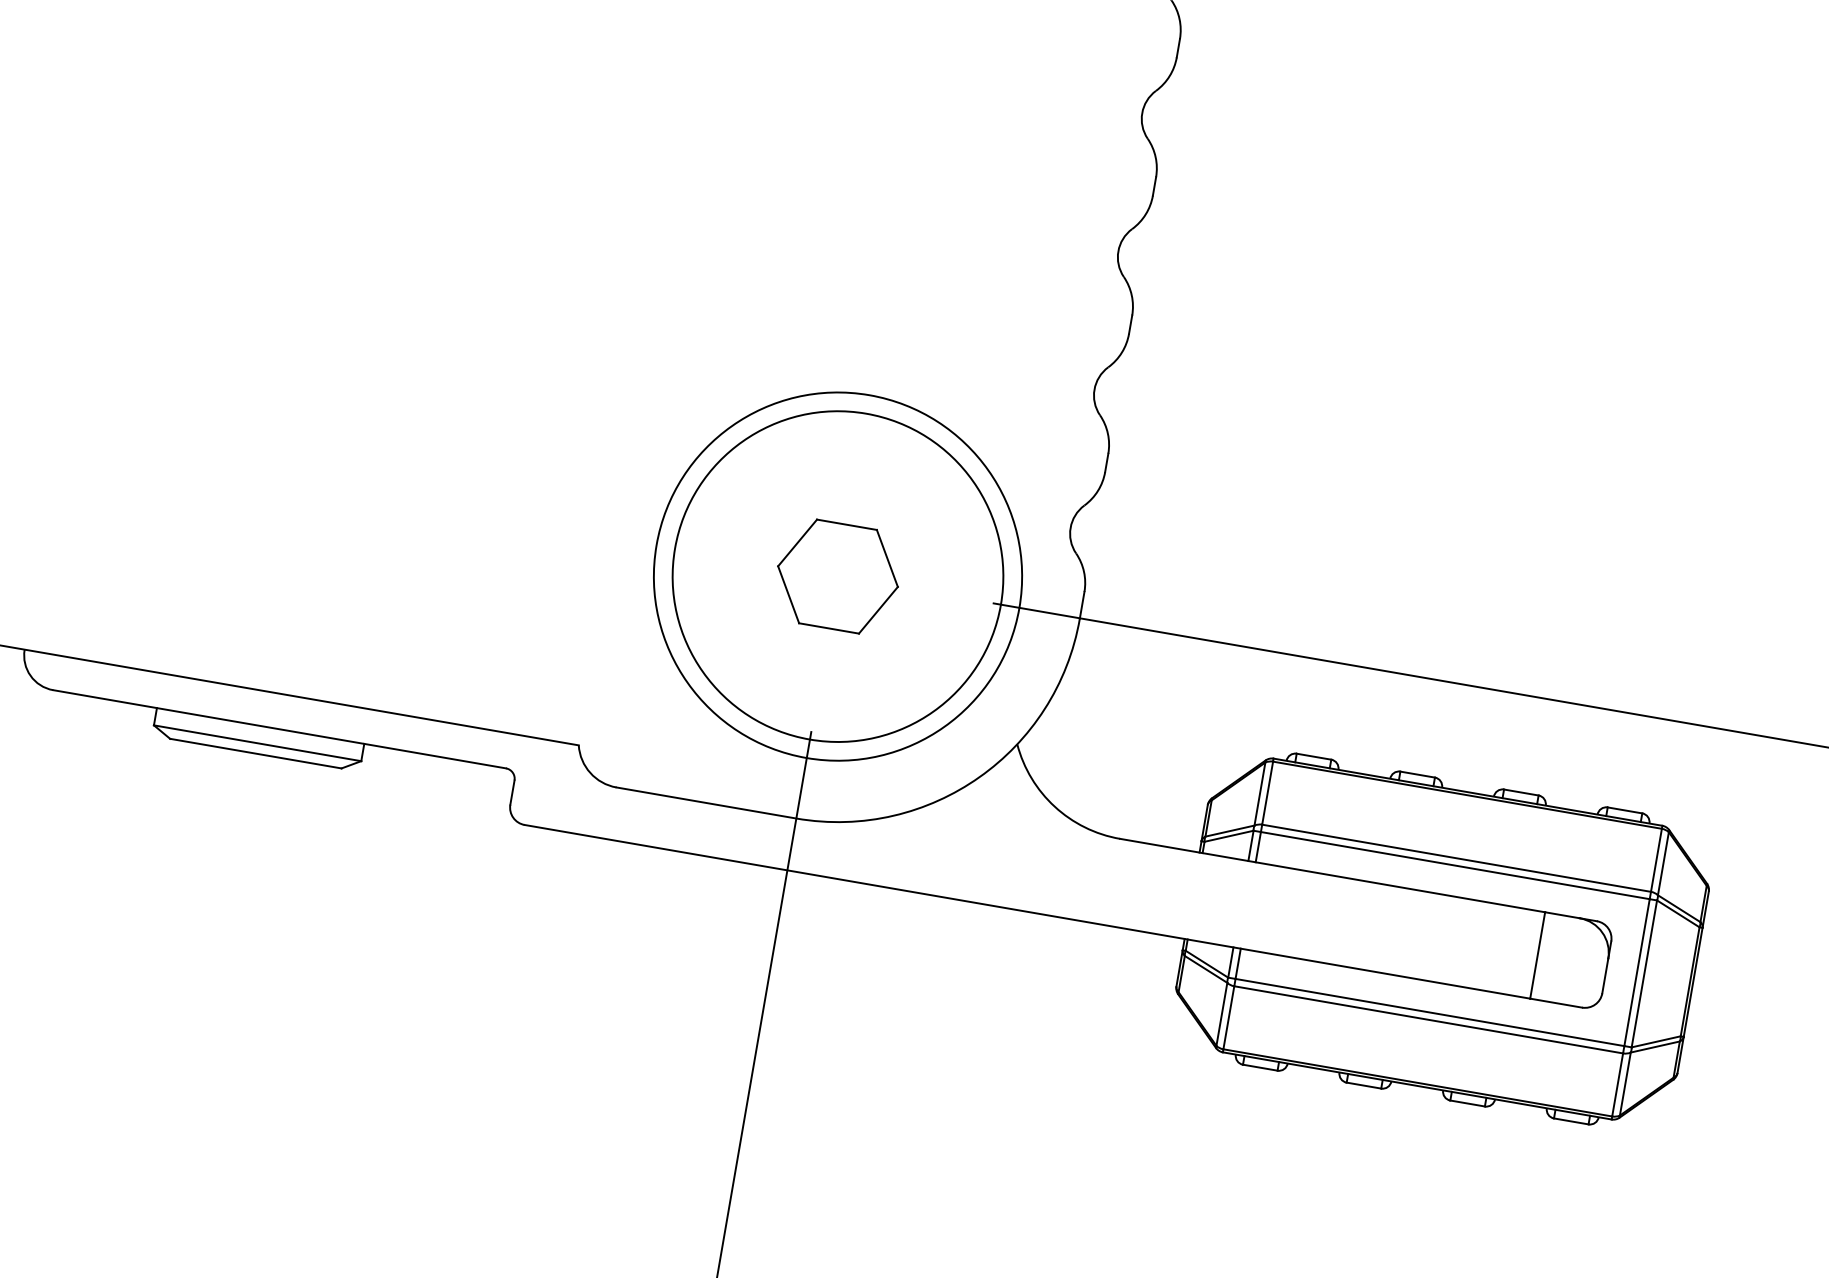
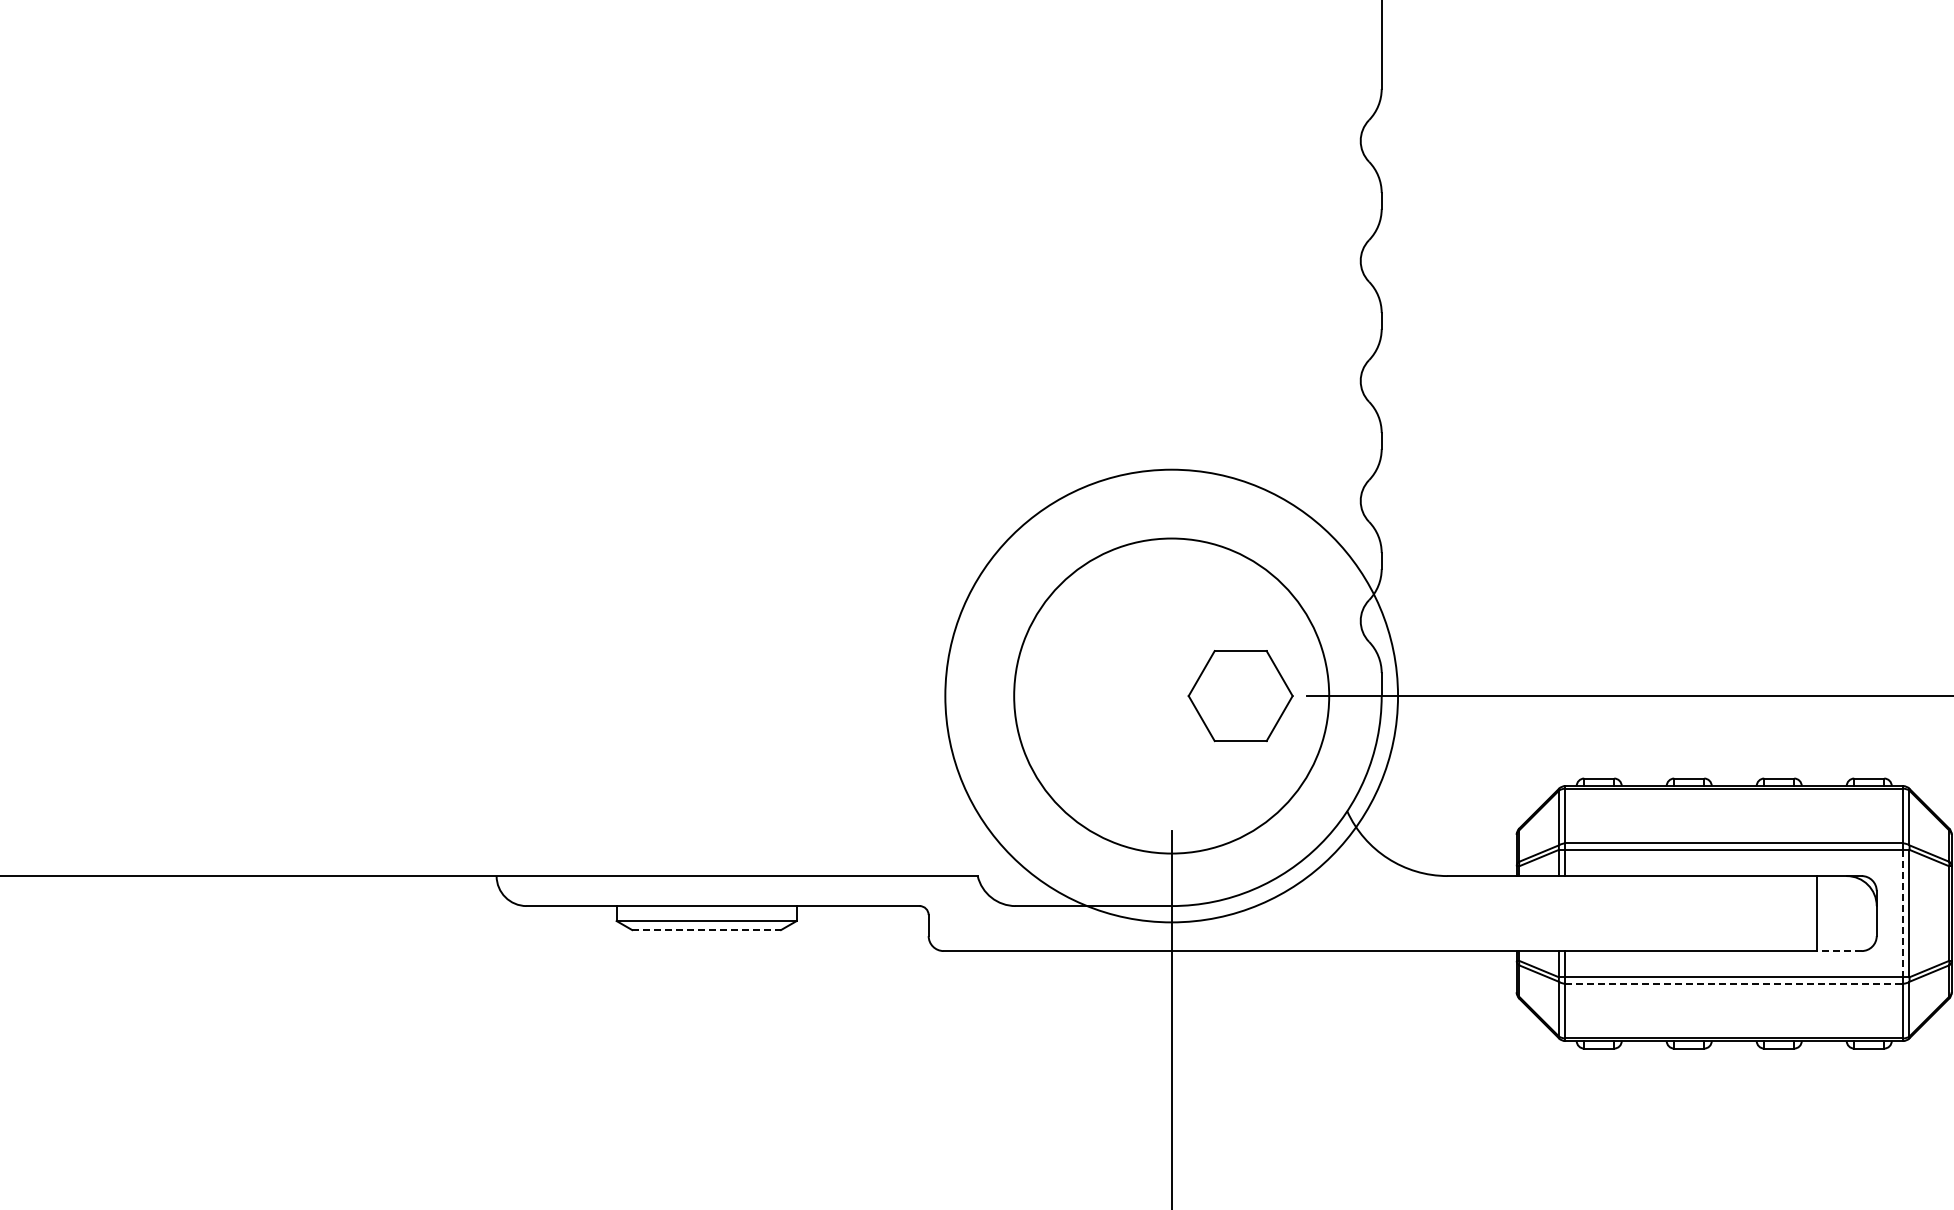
circle: (837, 575) -> (1171, 695), size x1.6
part: (837, 577) -> (1240, 696), moved
line: (256, 754) -> (707, 930), solid -> dashed
line: (1637, 972) -> (1903, 913), solid -> dashed
line: (1556, 1003) -> (1839, 951), solid -> dashed
line: (1429, 1019) -> (1734, 983), solid -> dashed

